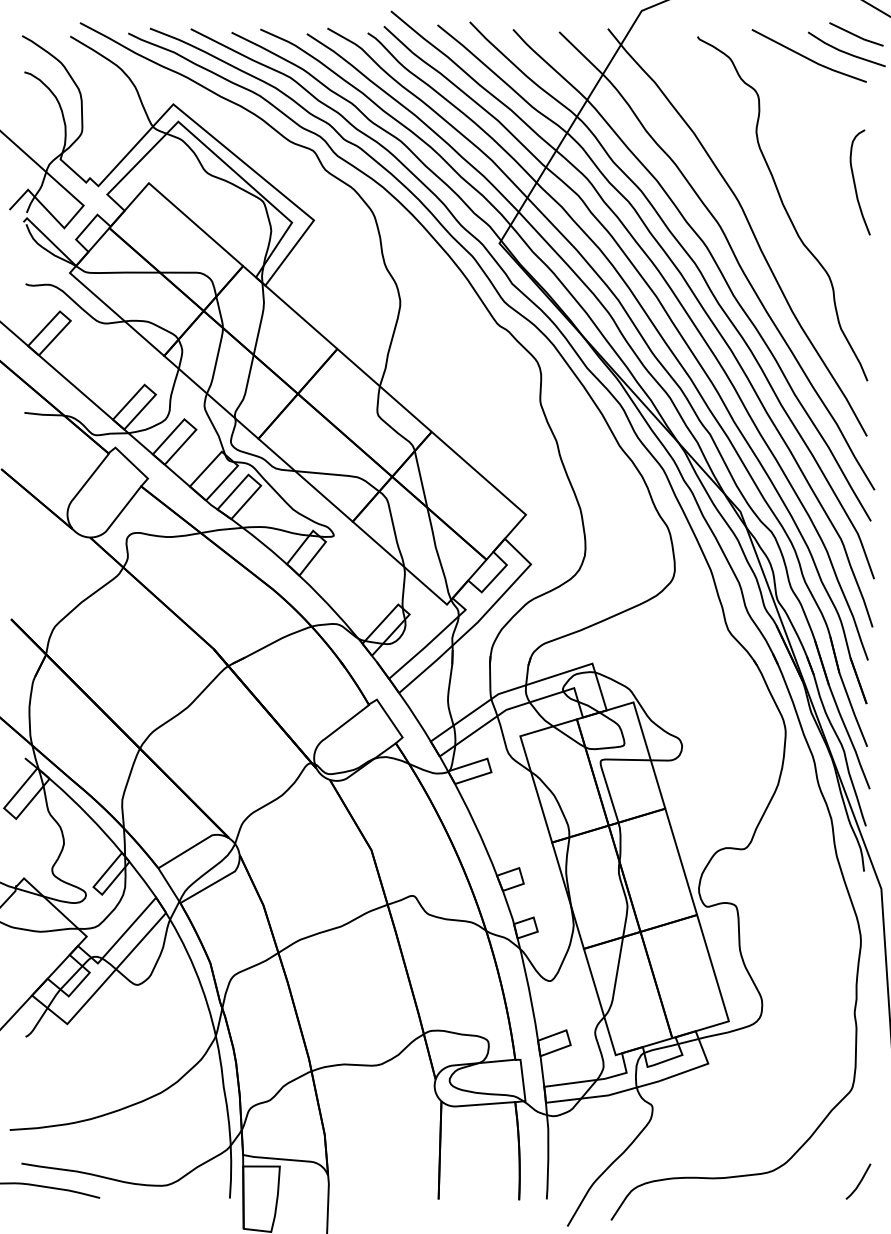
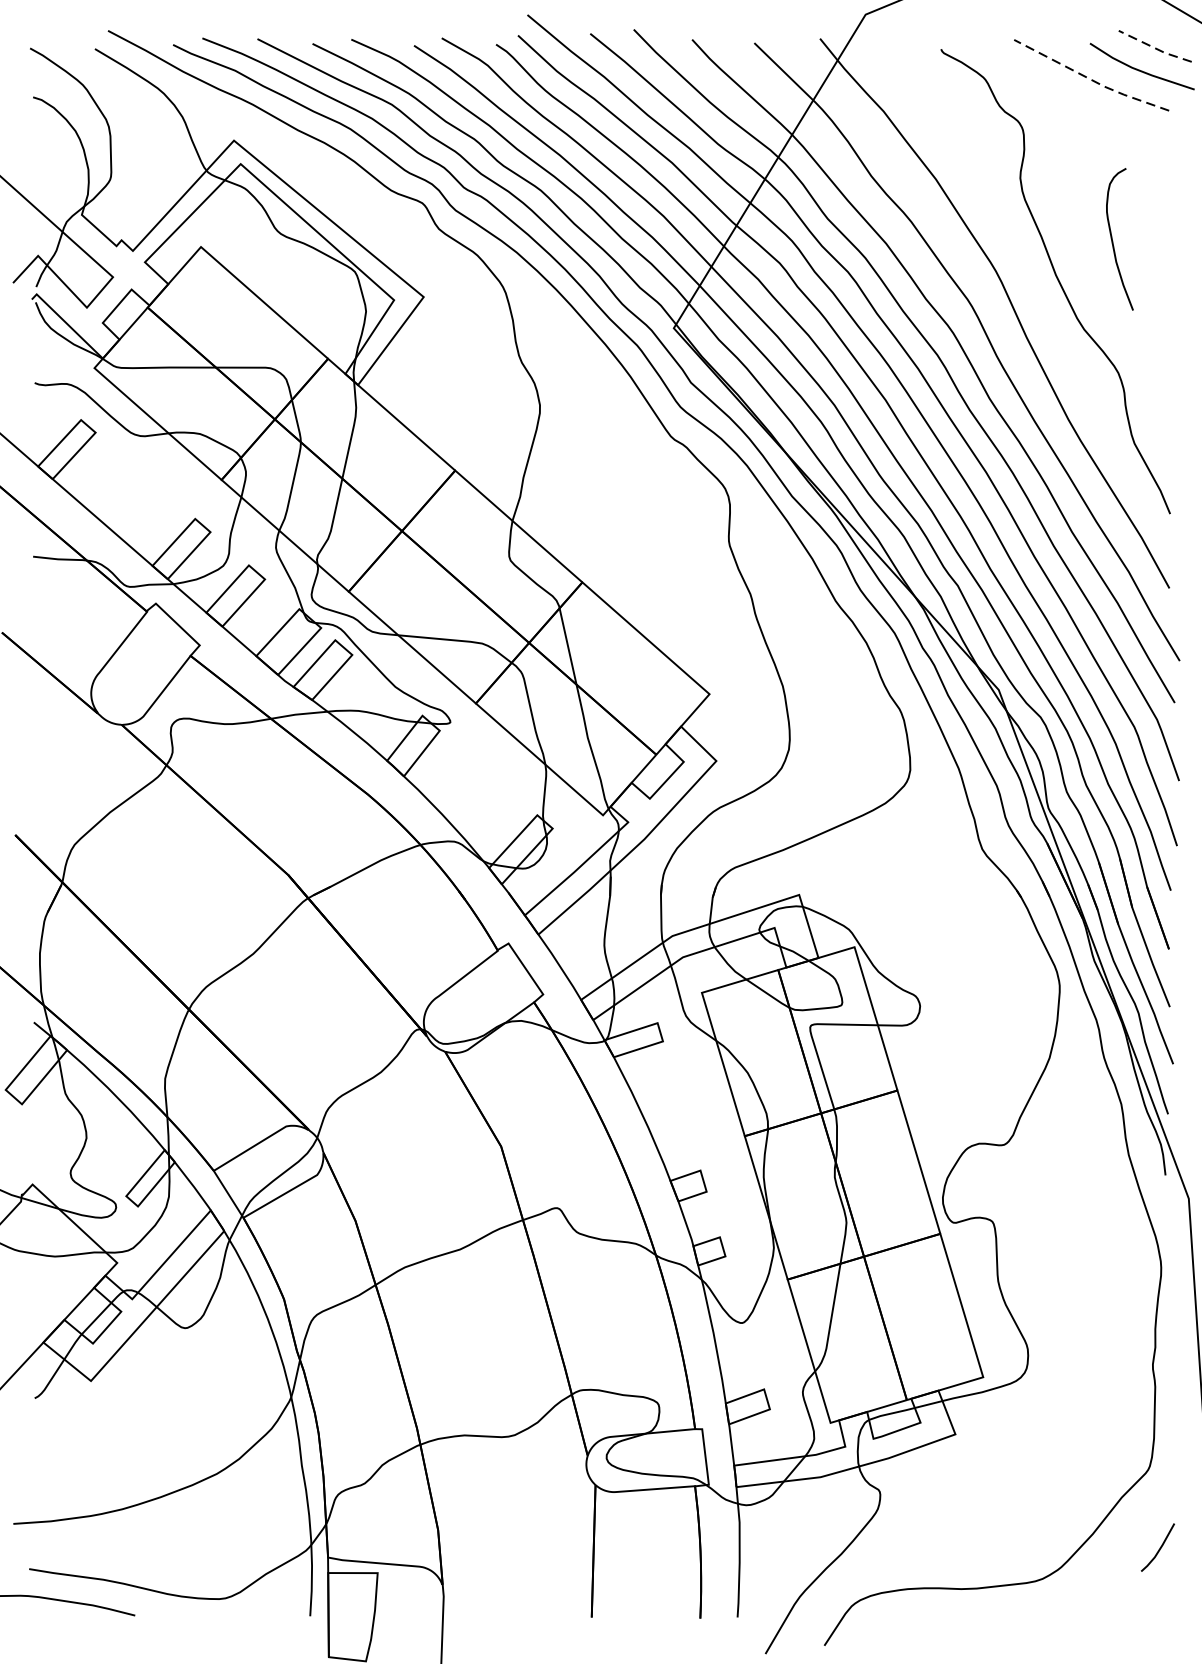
line: (855, 35) -> (1153, 47), solid -> dashed
line: (809, 59) -> (1091, 80), solid -> dashed
curve: (855, 182) -> (1113, 239), moved
line: (859, 1181) -> (1159, 1547), moved

